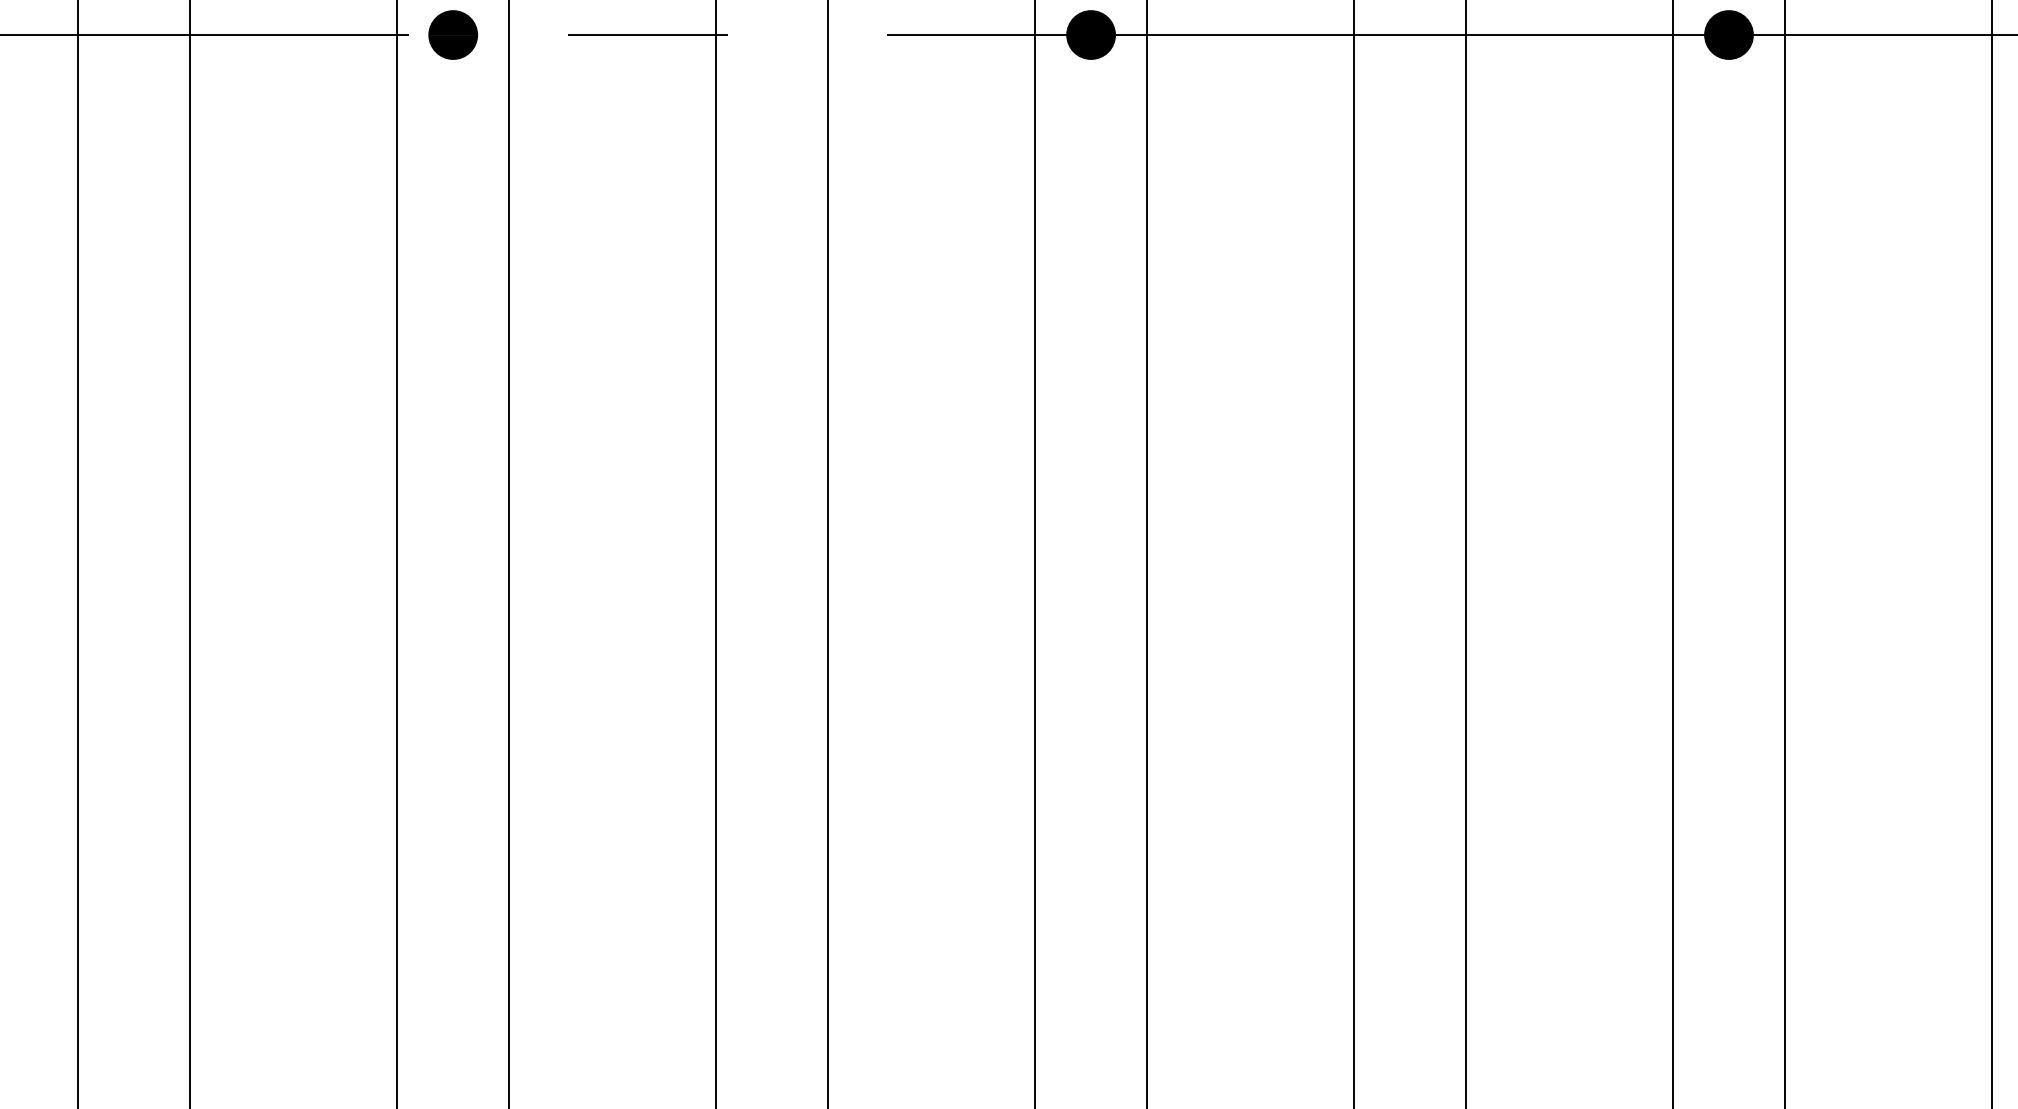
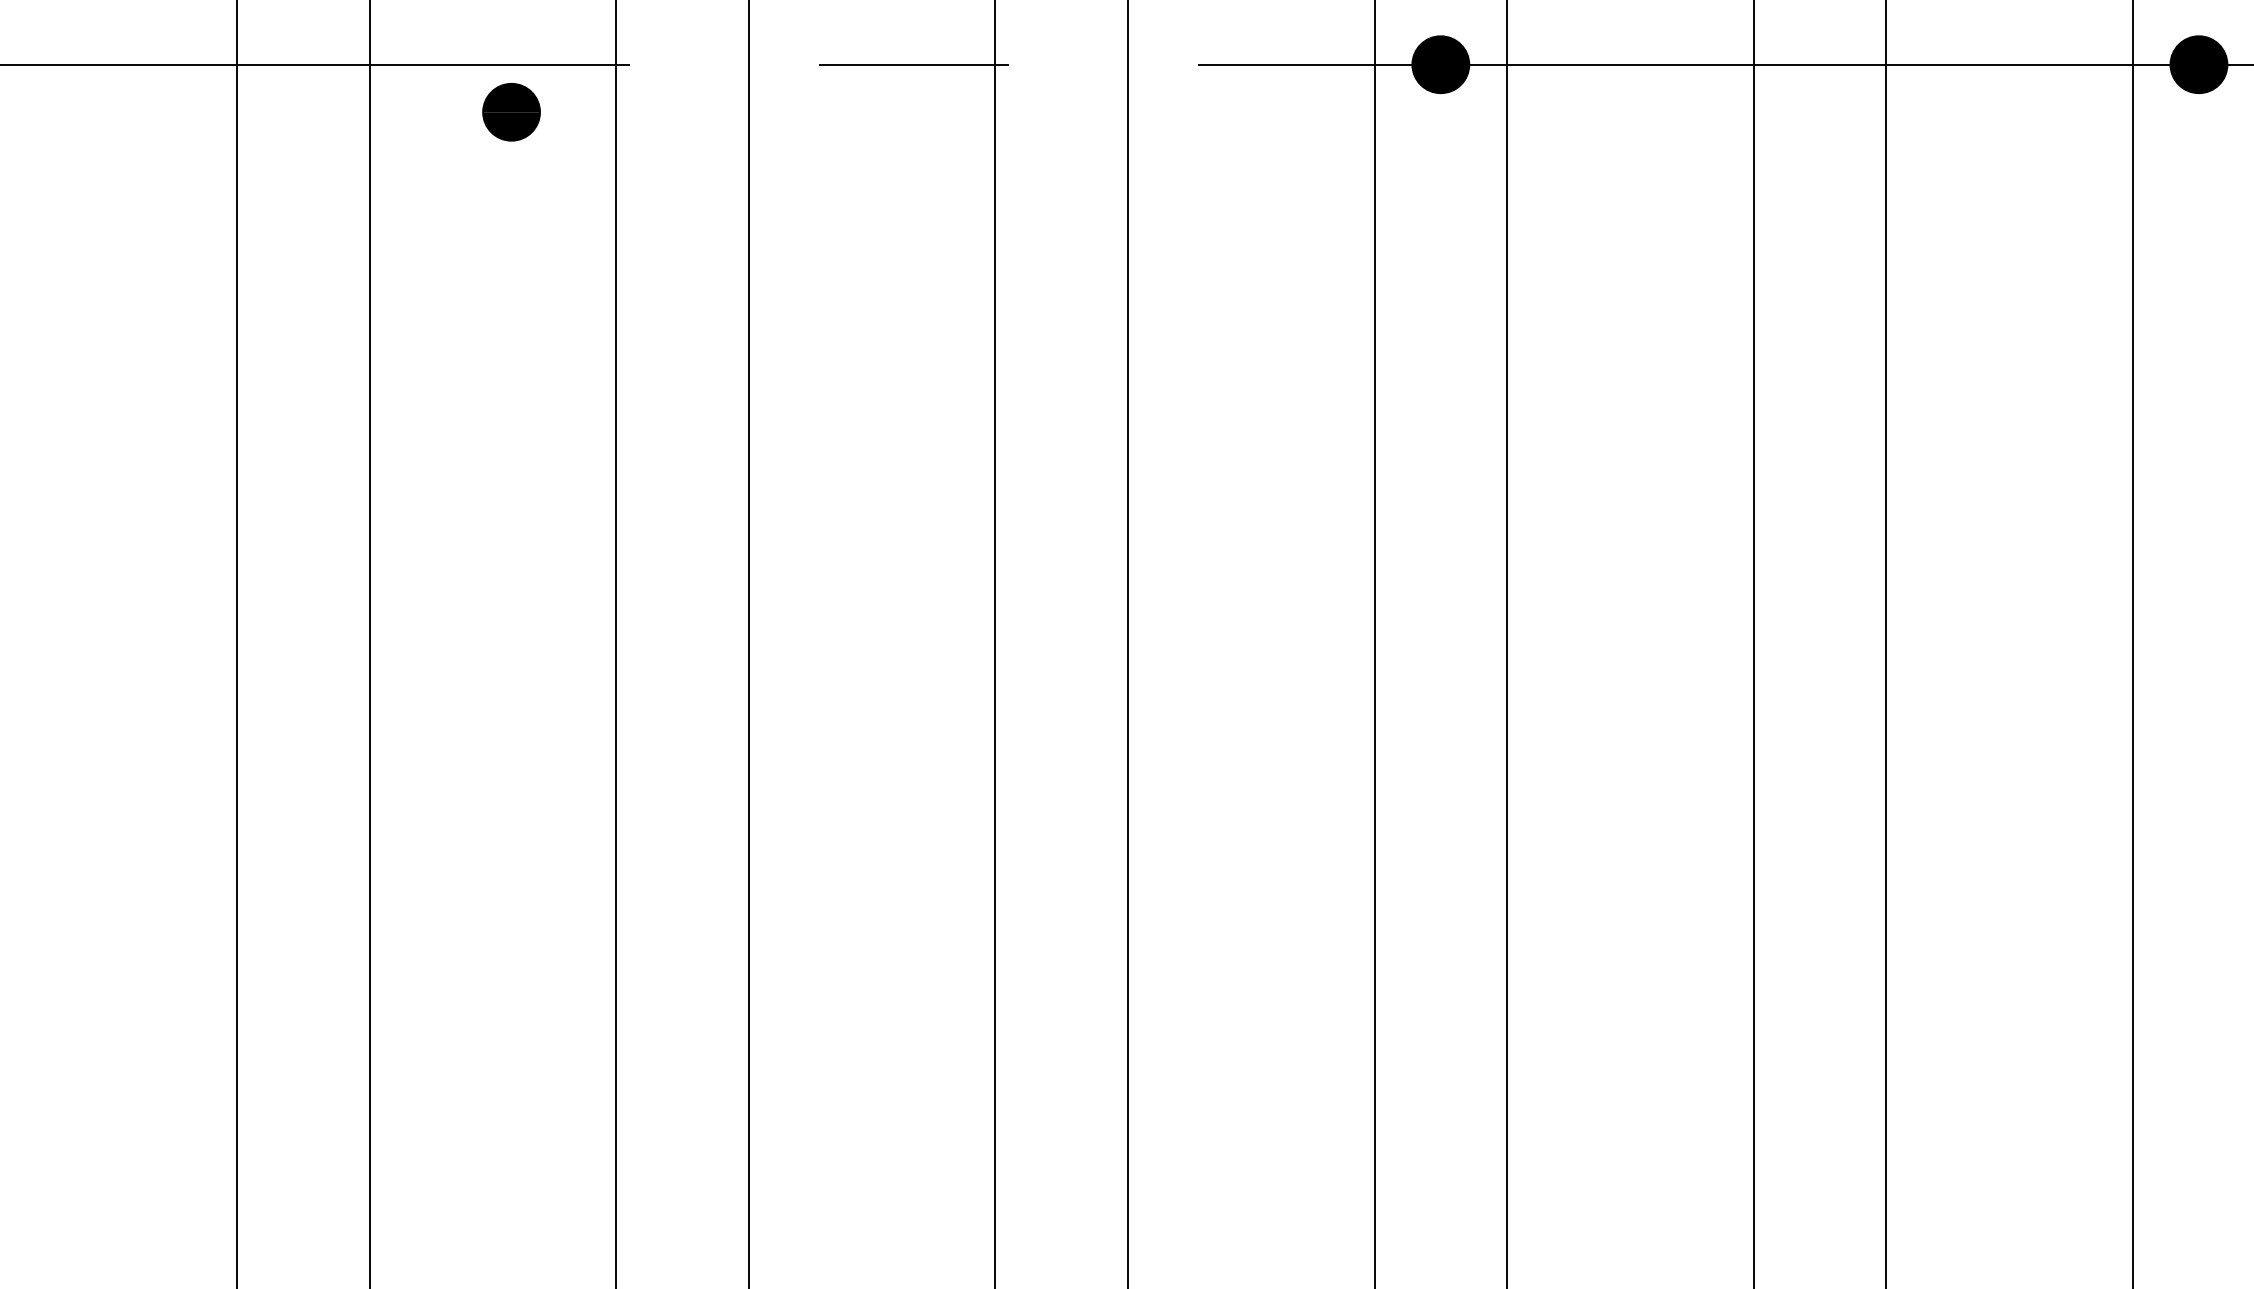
part: (452, 34) -> (510, 111), moved

